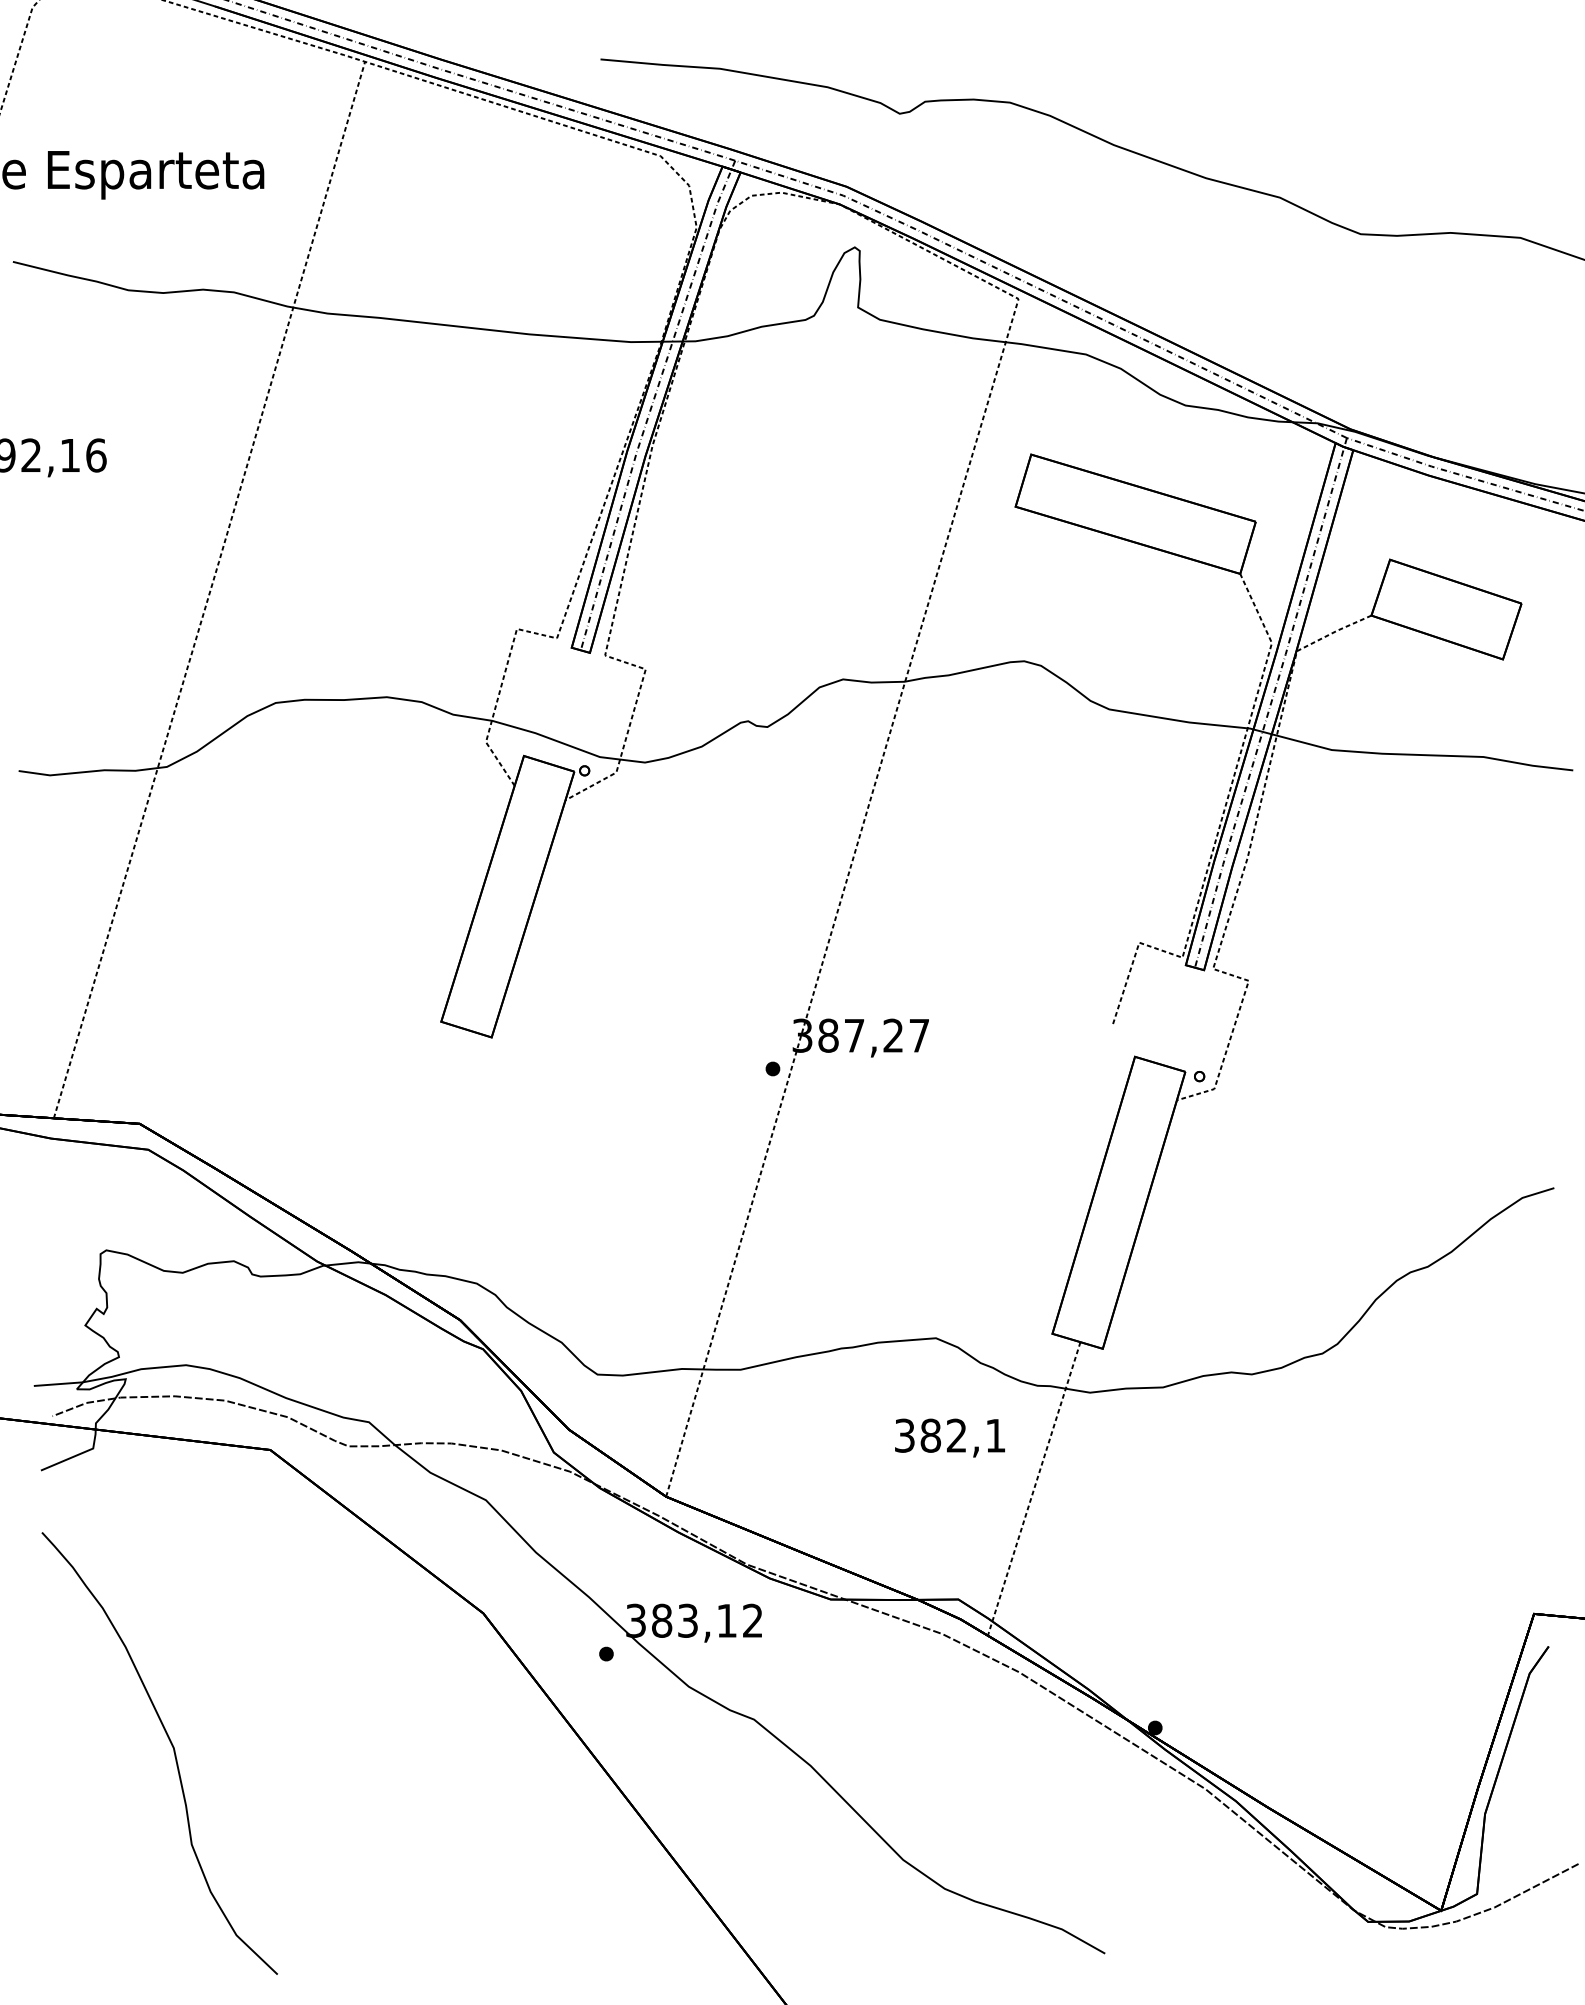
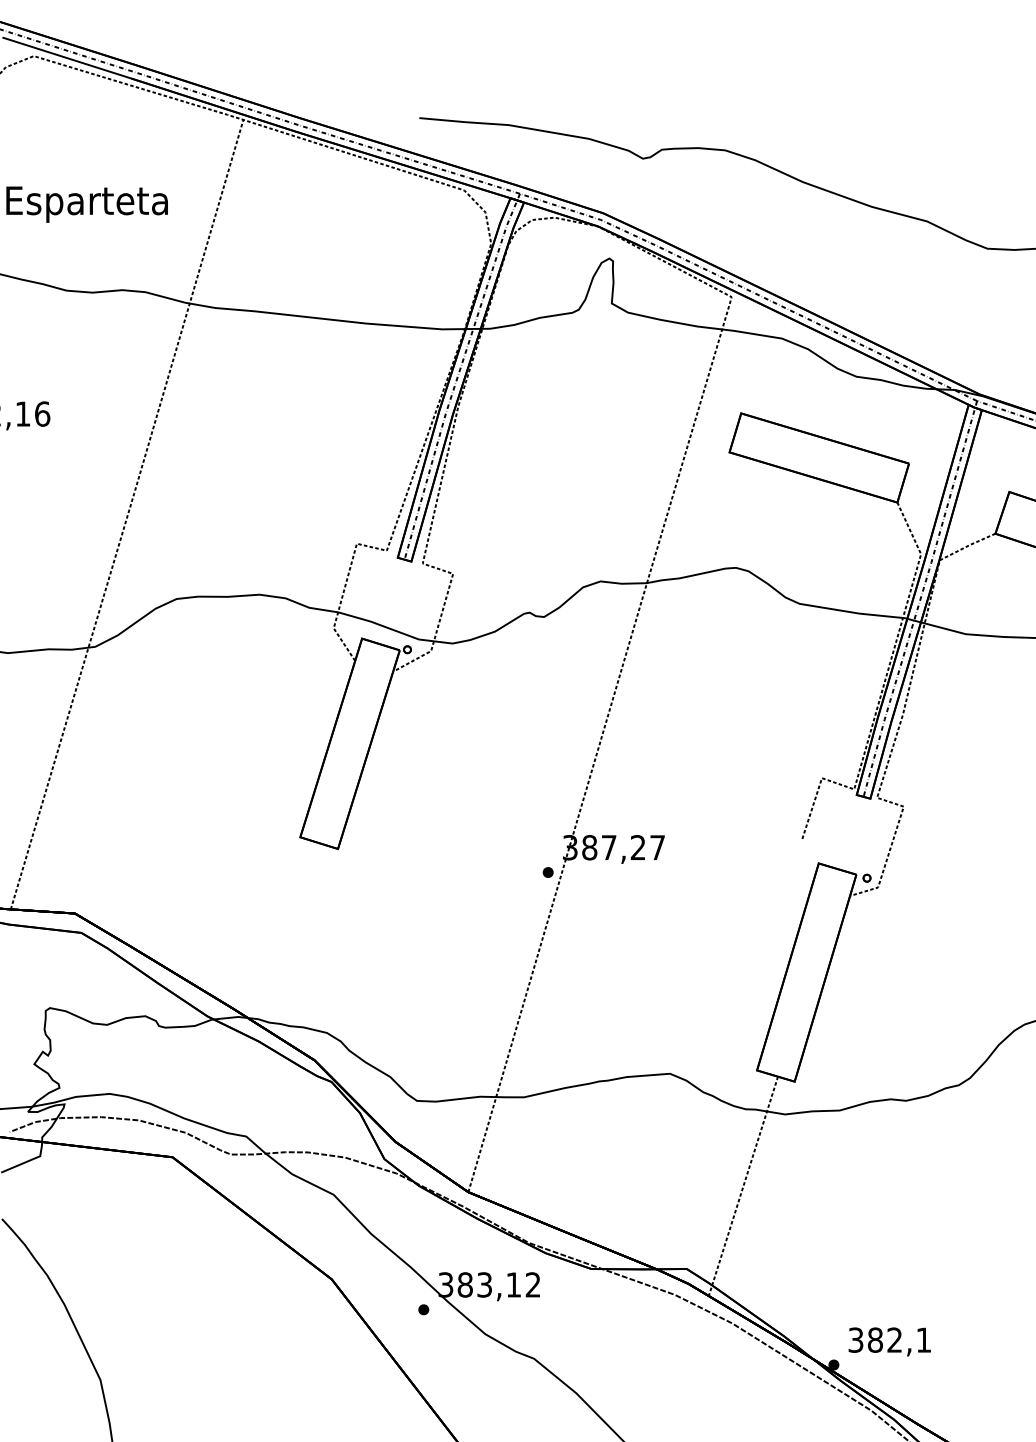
text: (949, 1437) -> (889, 1341), moved

